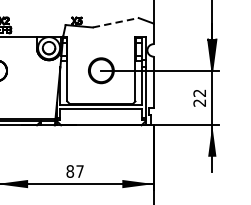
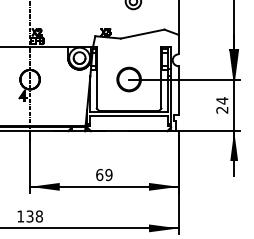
line: (116, 23) -> (143, 34), dashed -> solid
text: (199, 92) -> (222, 100), 22 -> 24
text: (75, 171) -> (104, 174), 87 -> 69

